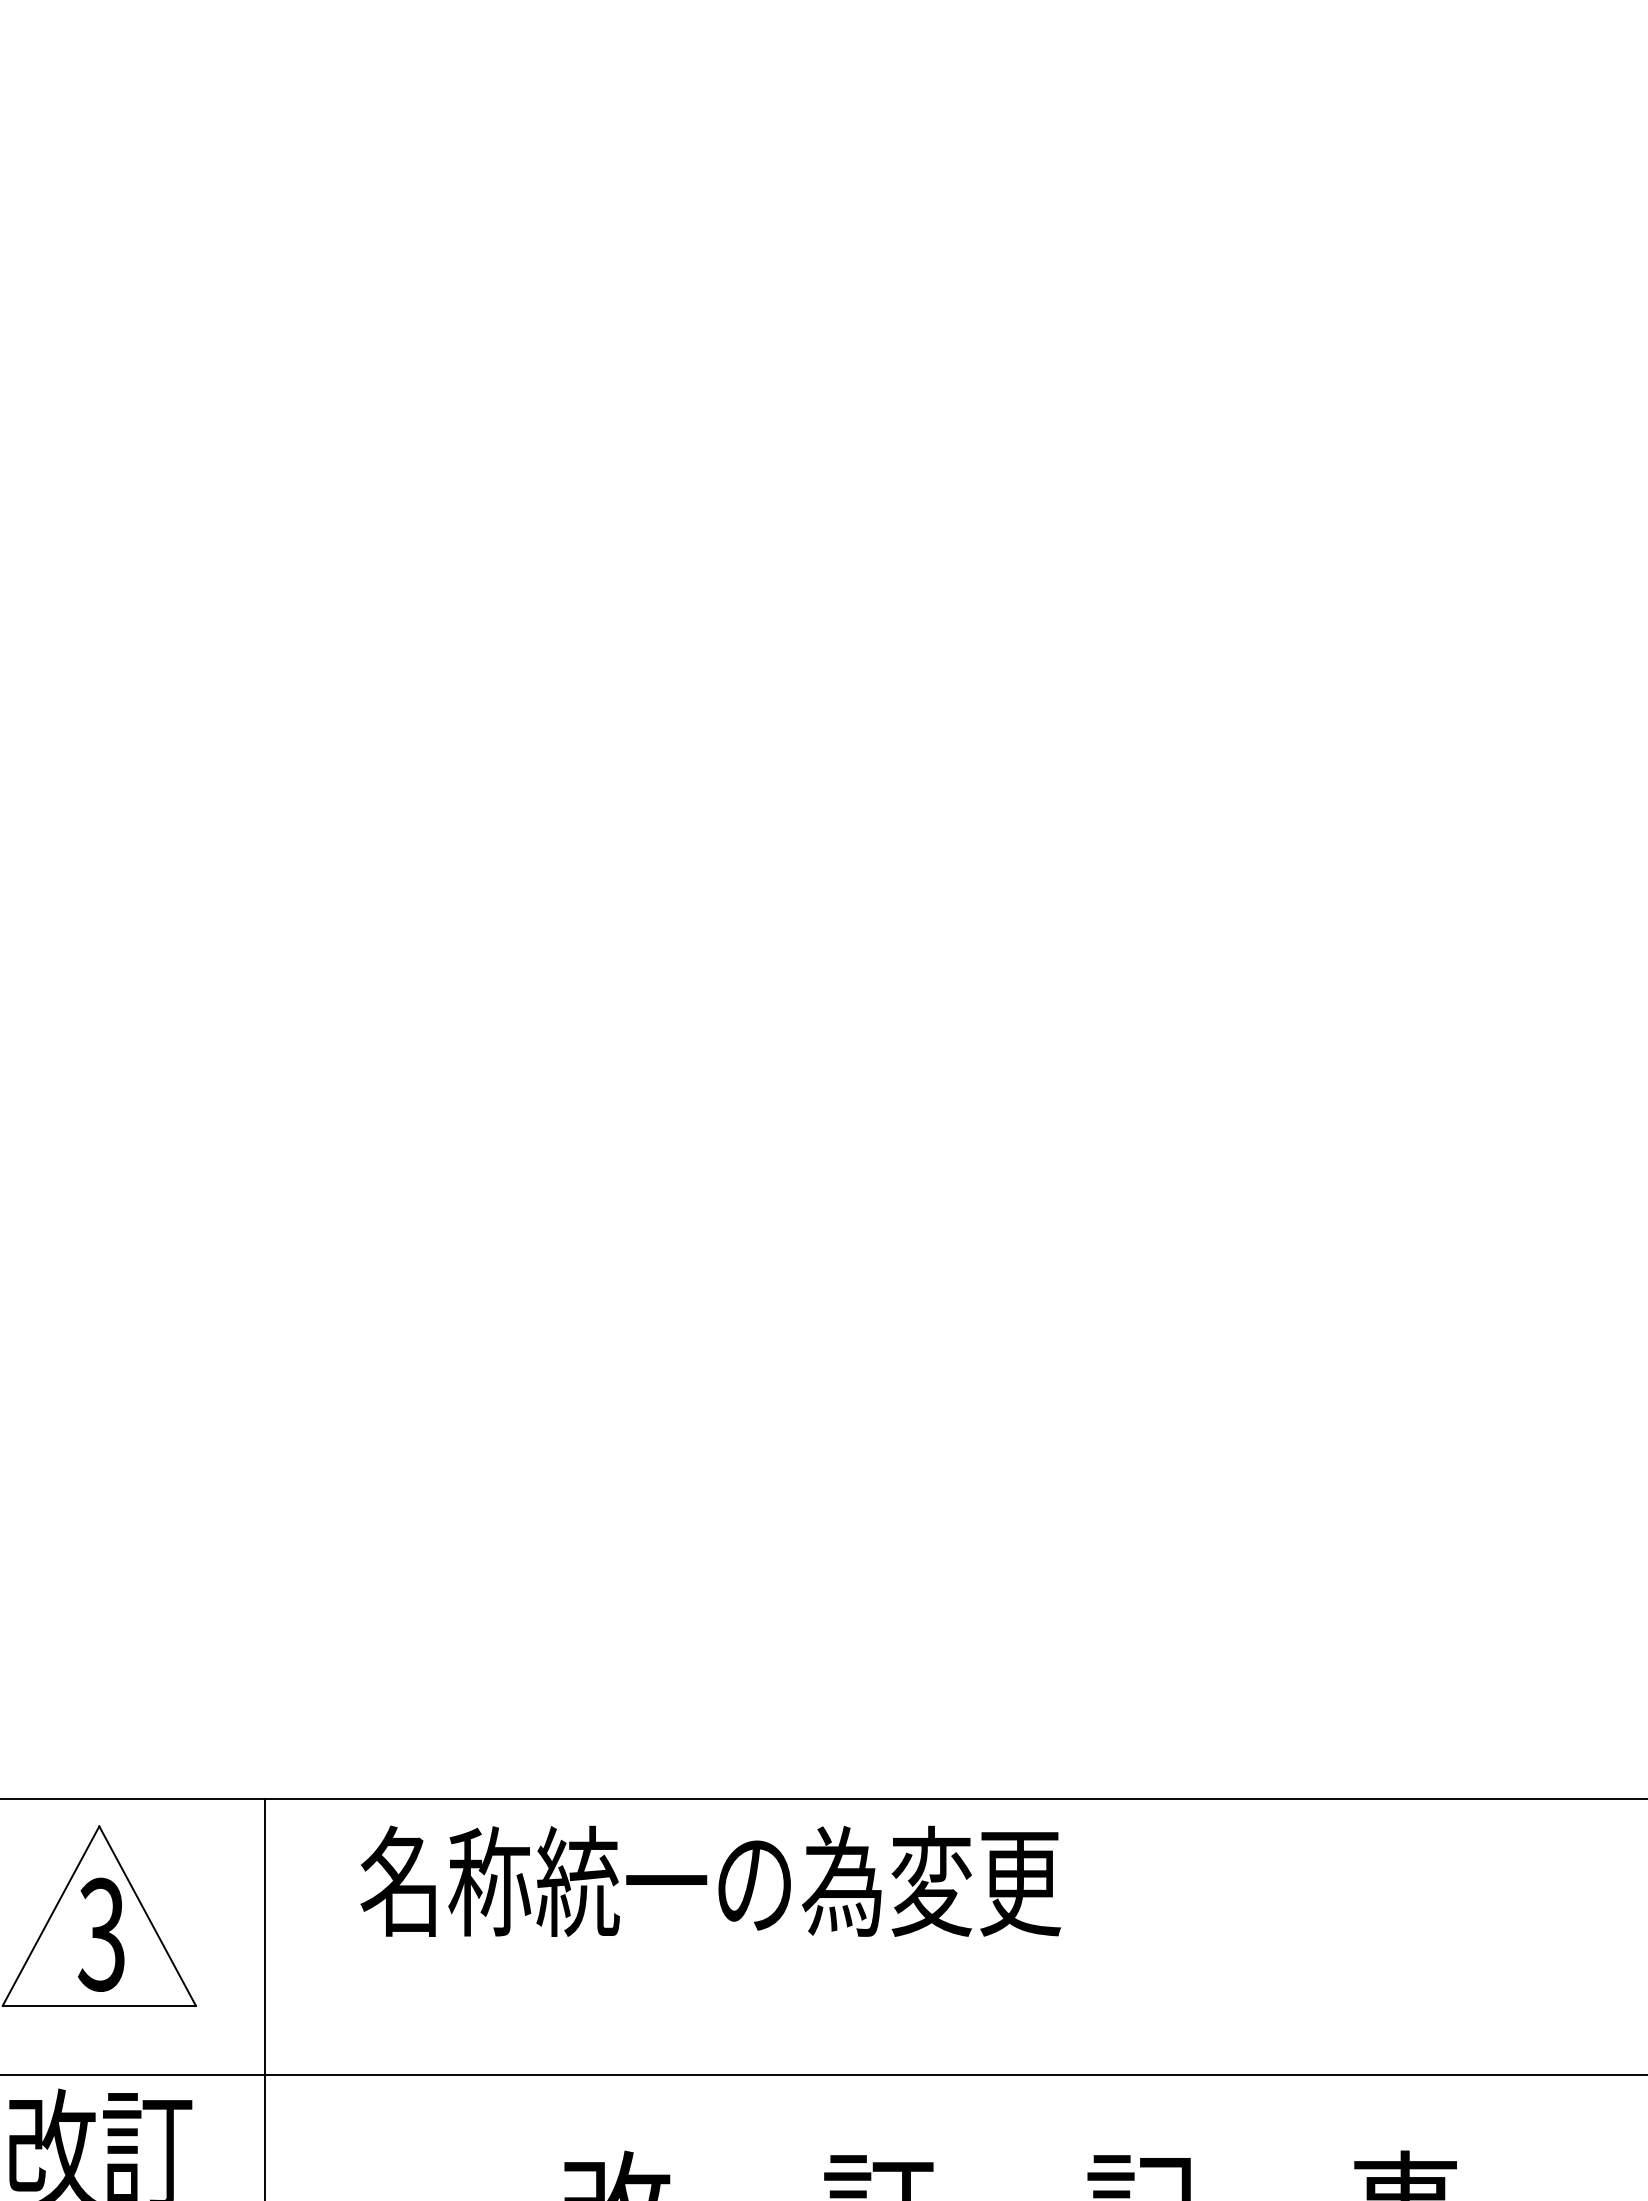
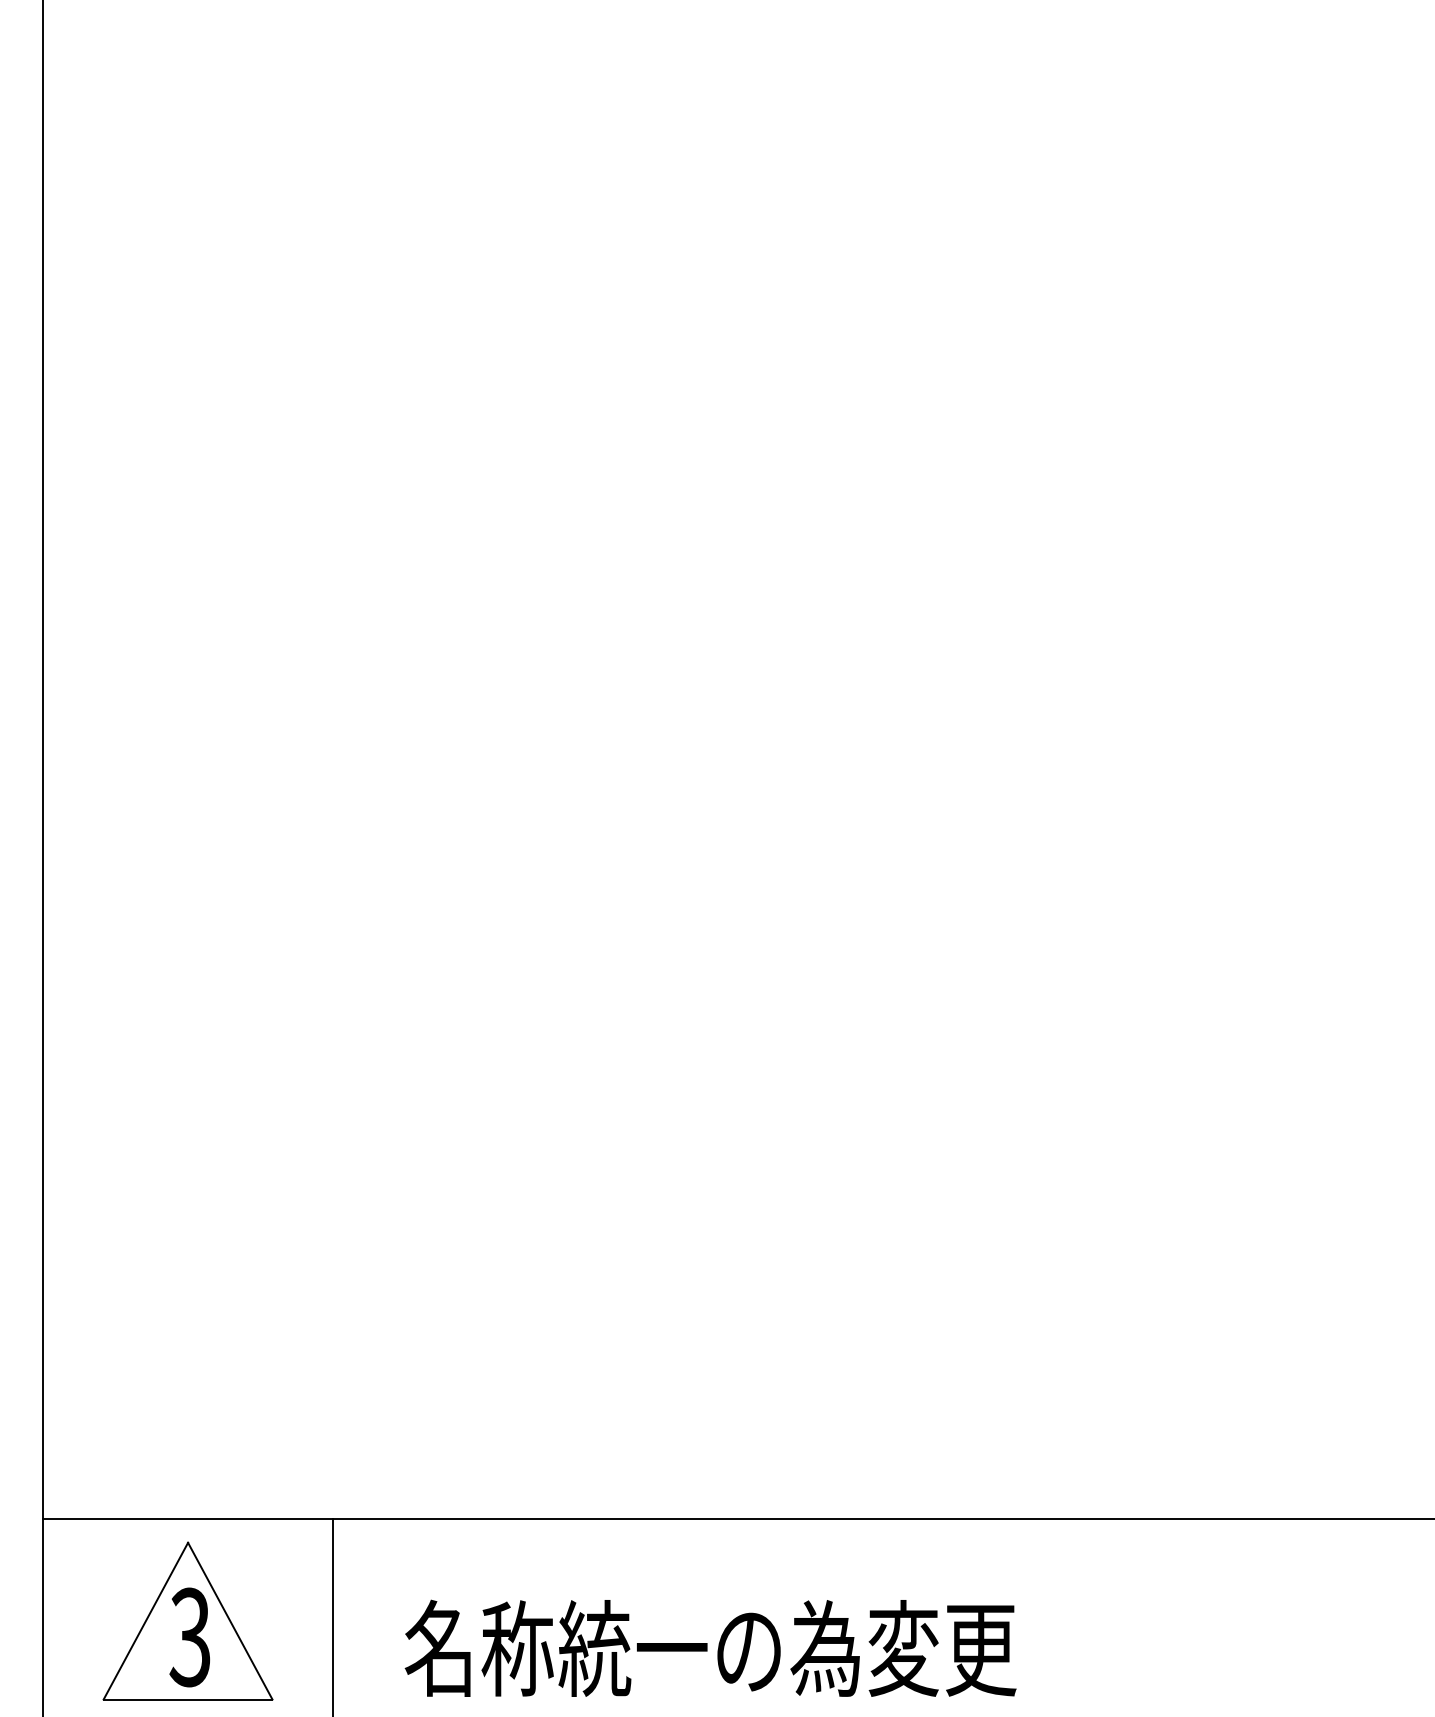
text: (710, 1880) -> (710, 1647), moved

